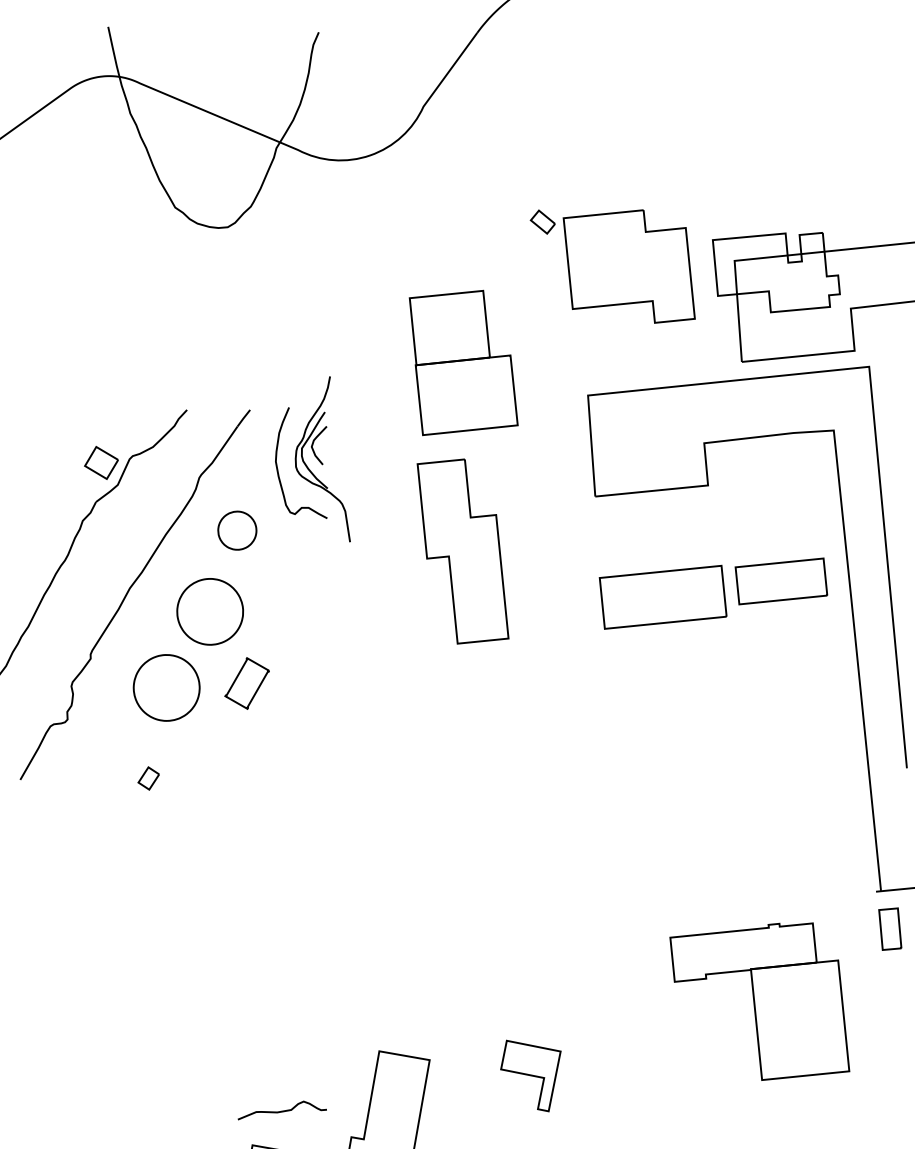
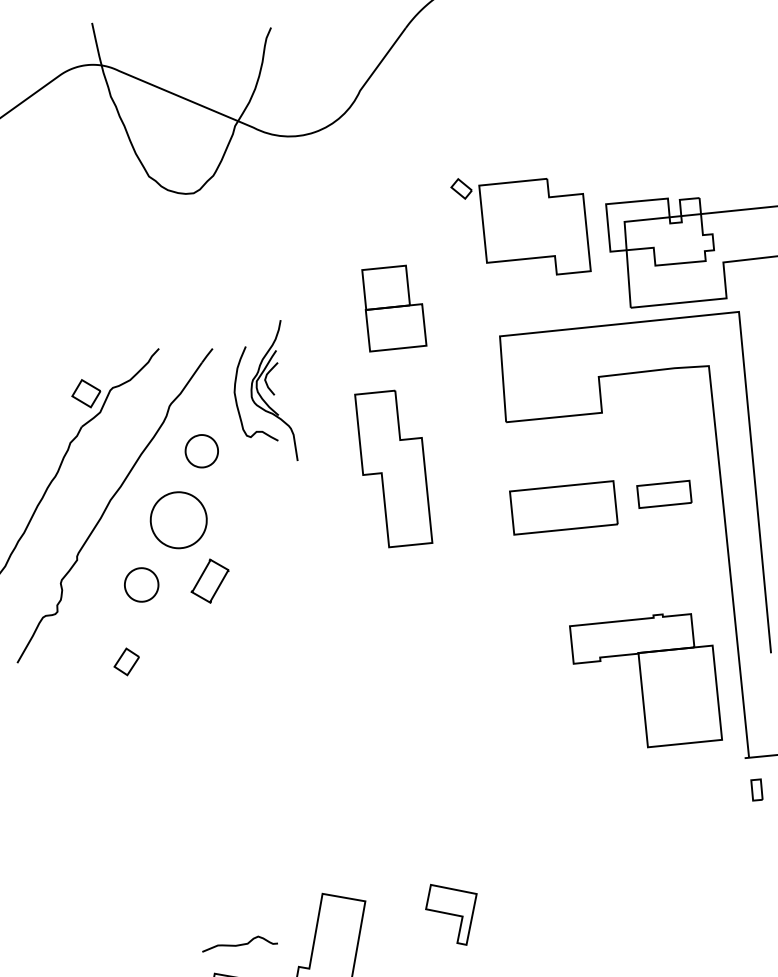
part: (463, 362) -> (394, 308), size x0.7
part: (781, 581) -> (664, 494), size x0.7
part: (166, 687) -> (141, 584), size x0.6
part: (147, 777) -> (125, 661), size x1.4
part: (889, 928) -> (756, 789), size x0.6
part: (759, 1001) -> (645, 680), moved

